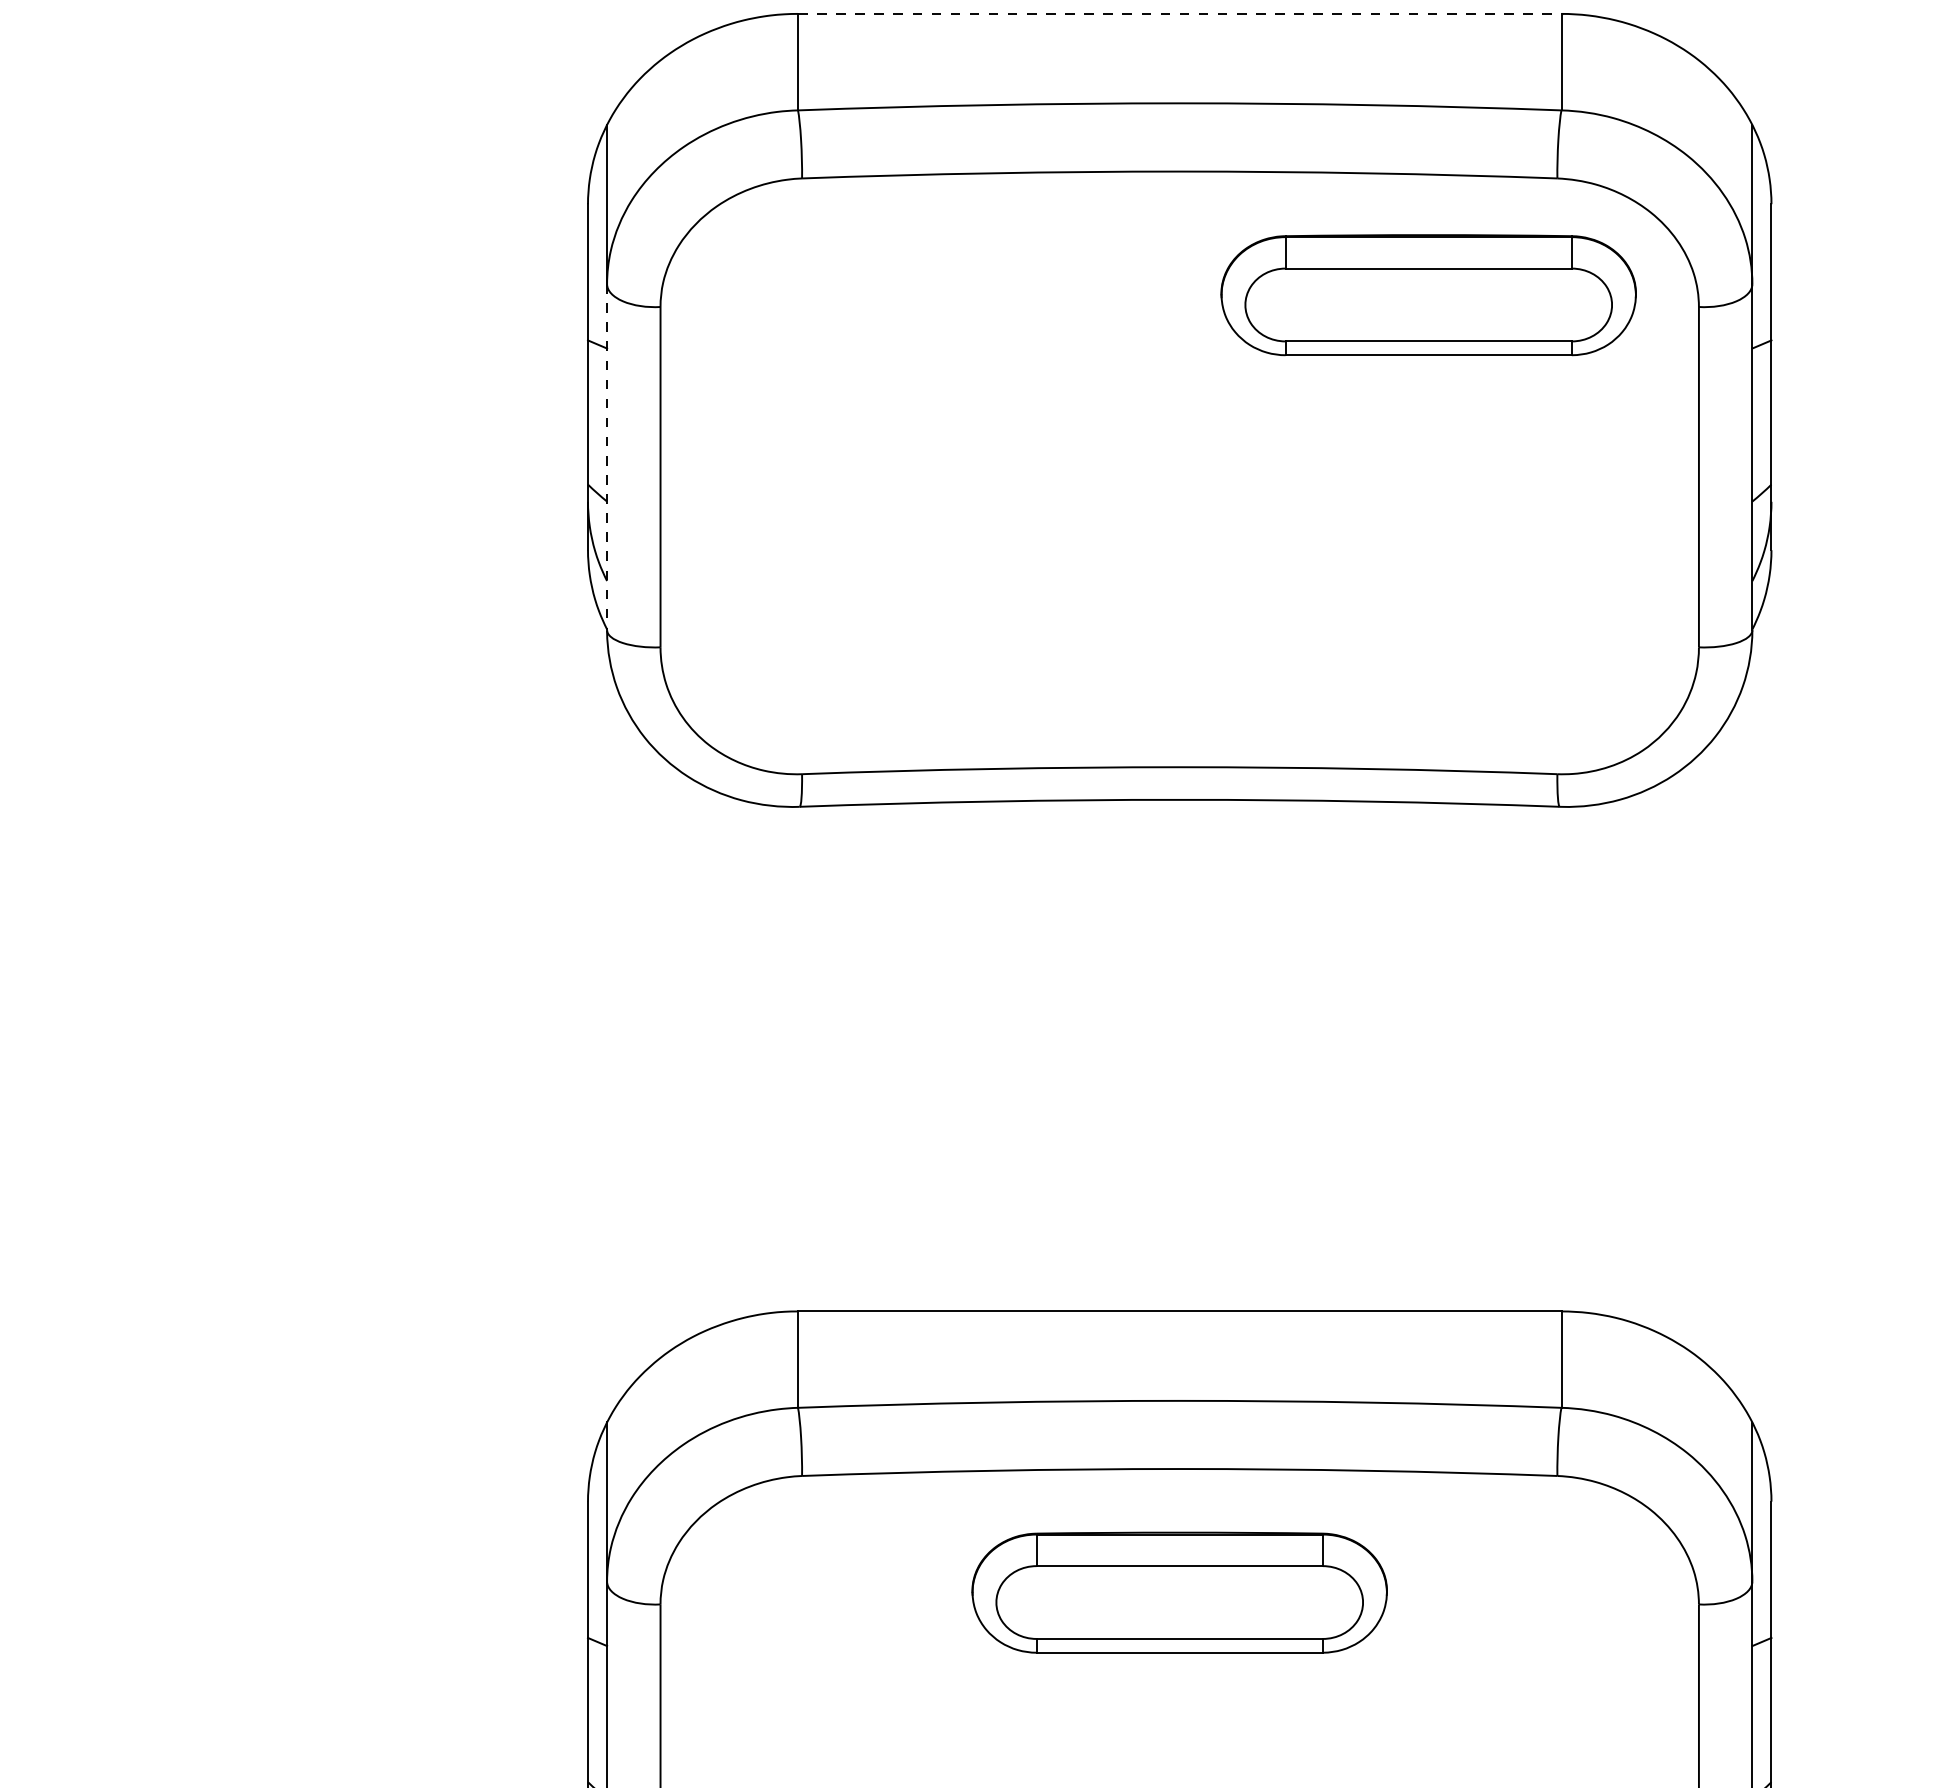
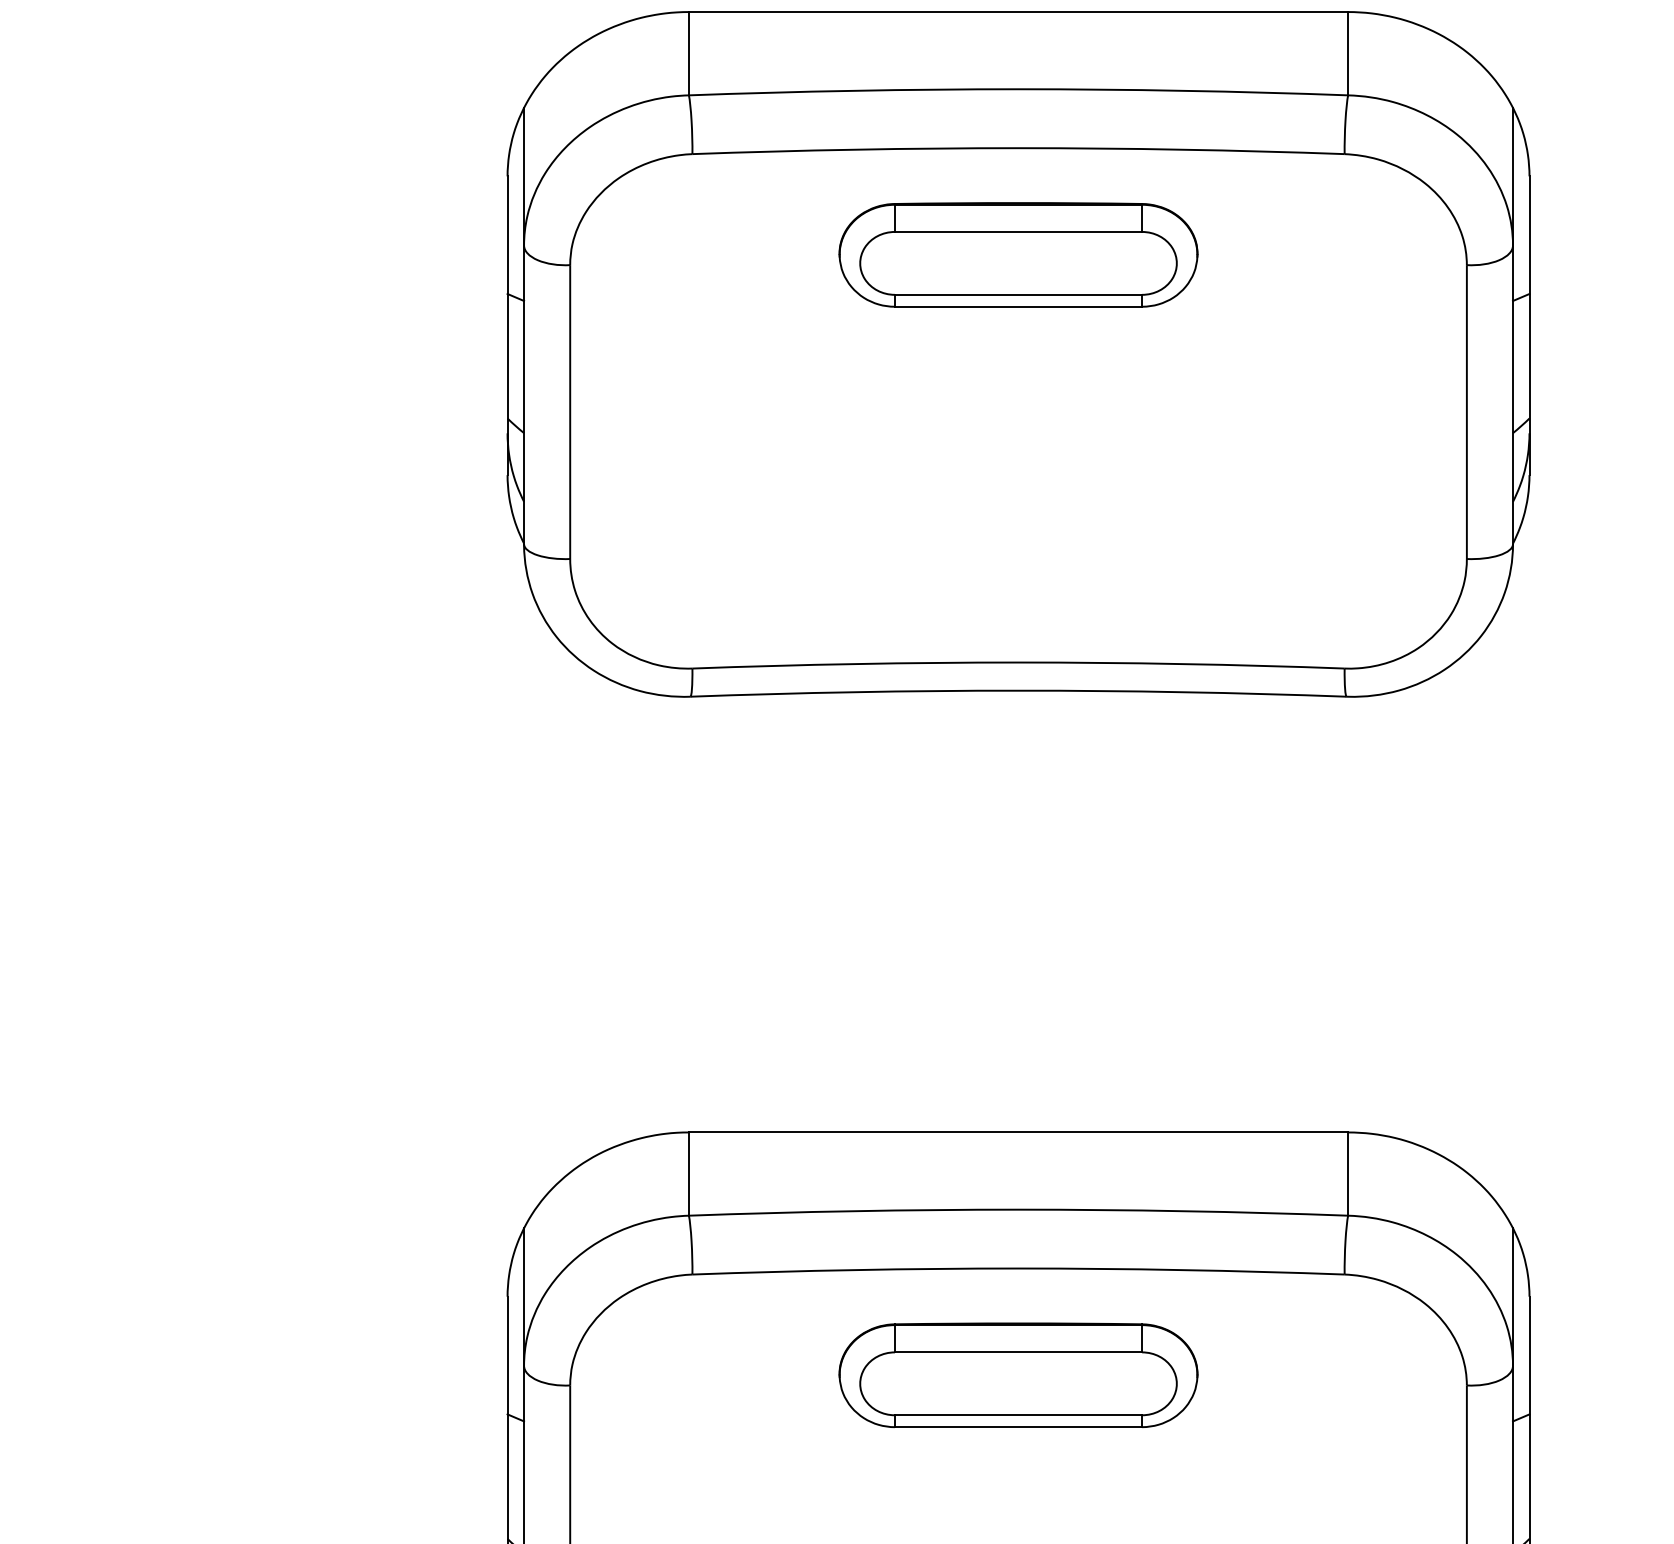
line: (1179, 13) -> (1018, 11), dashed -> solid
part: (1428, 295) -> (1018, 255), moved
line: (607, 457) -> (524, 395), dashed -> solid

